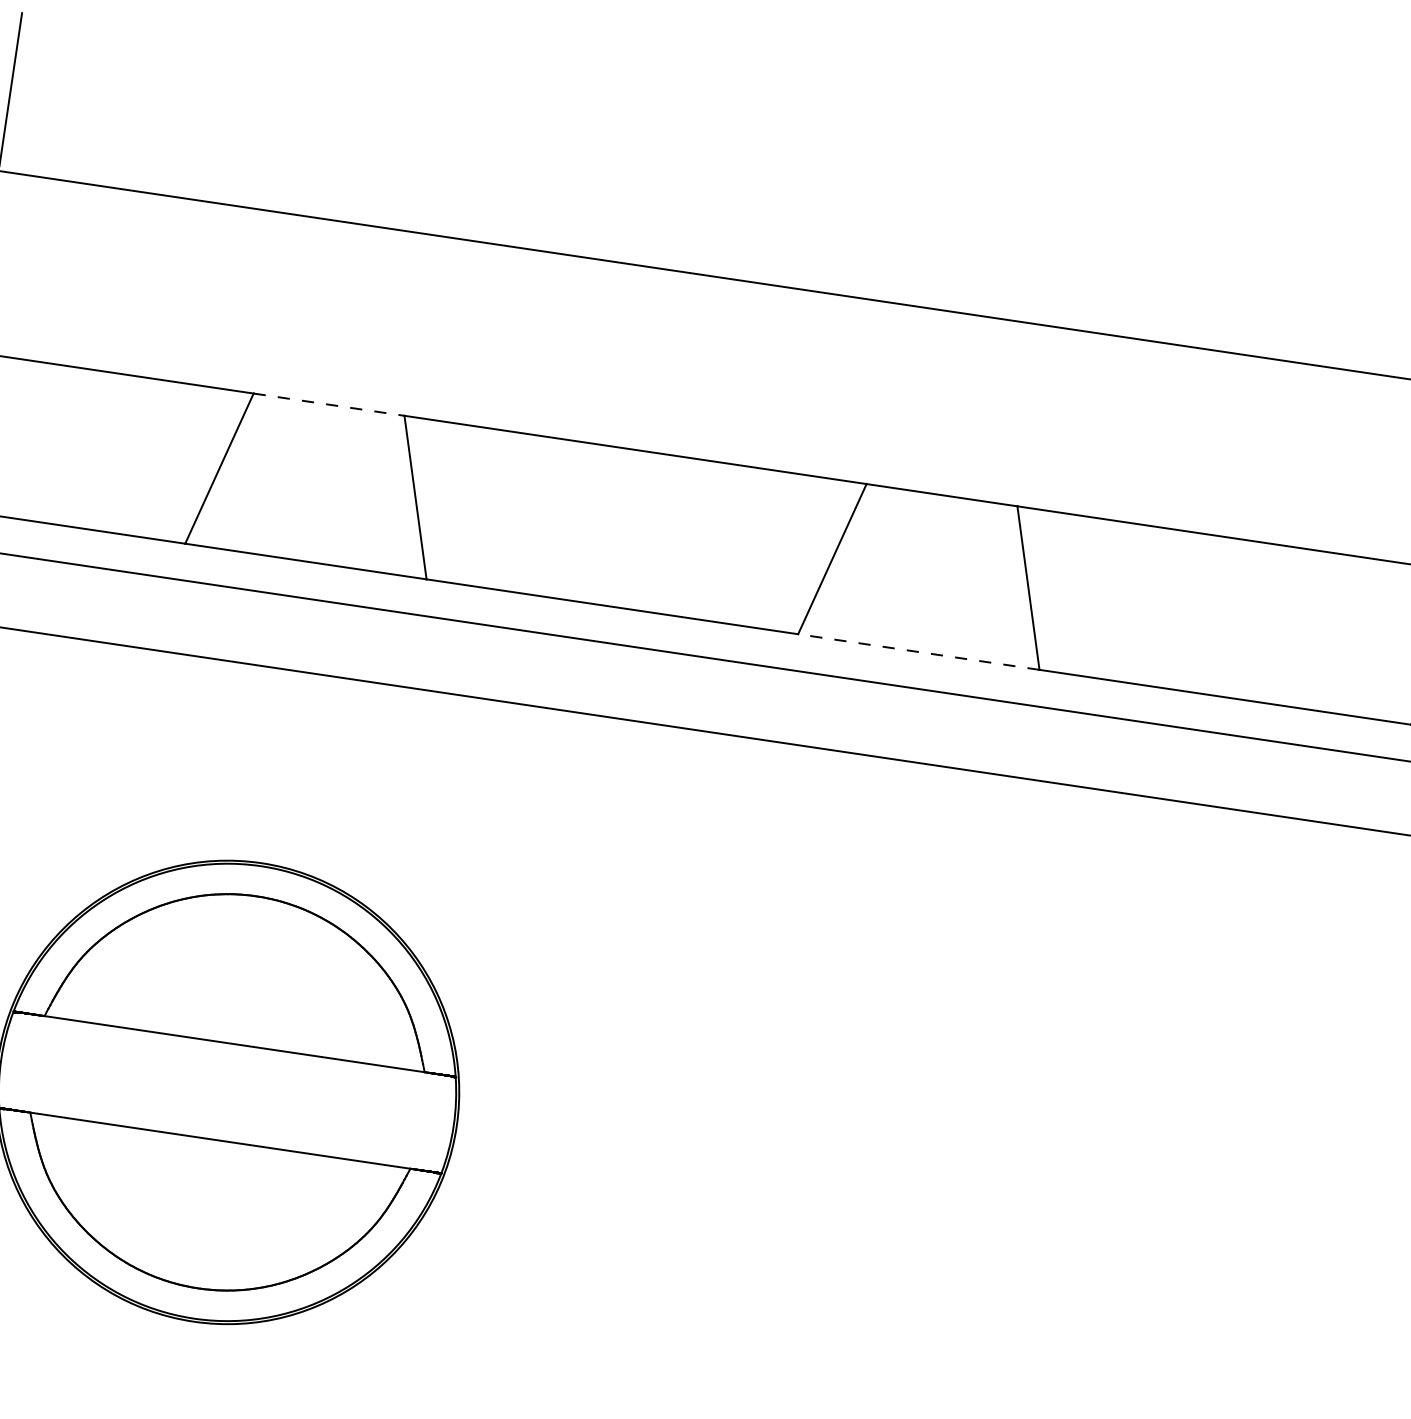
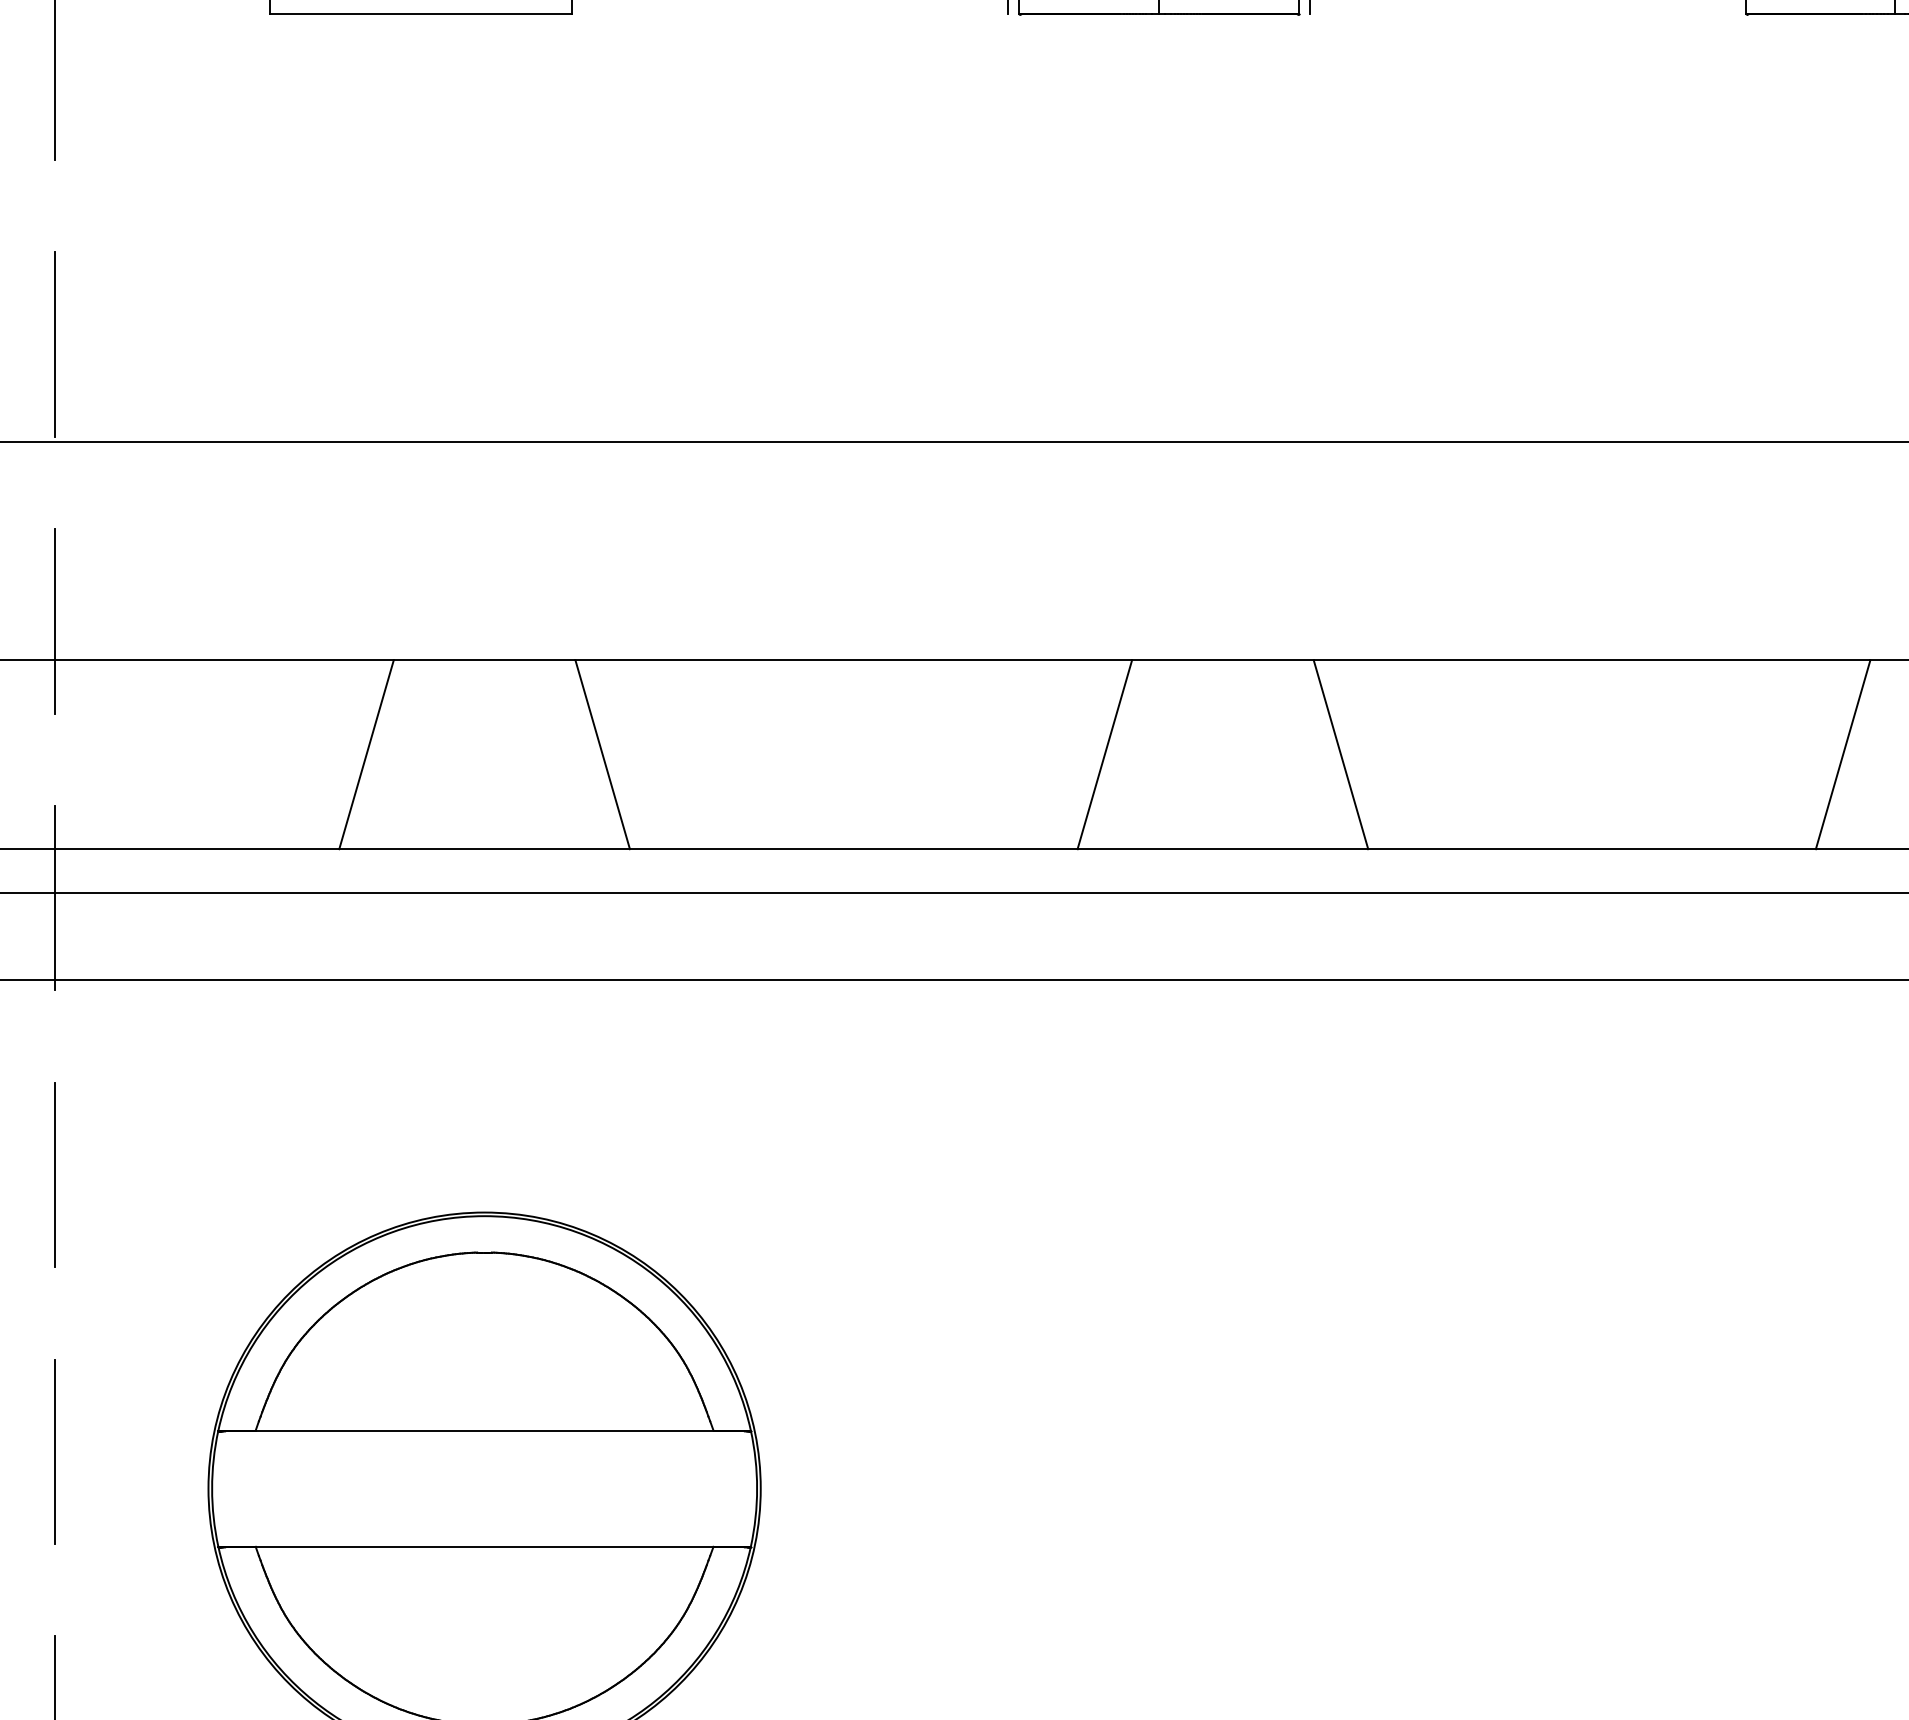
line: (328, 404) -> (484, 660), dashed -> solid
line: (918, 652) -> (1222, 849), dashed -> solid

